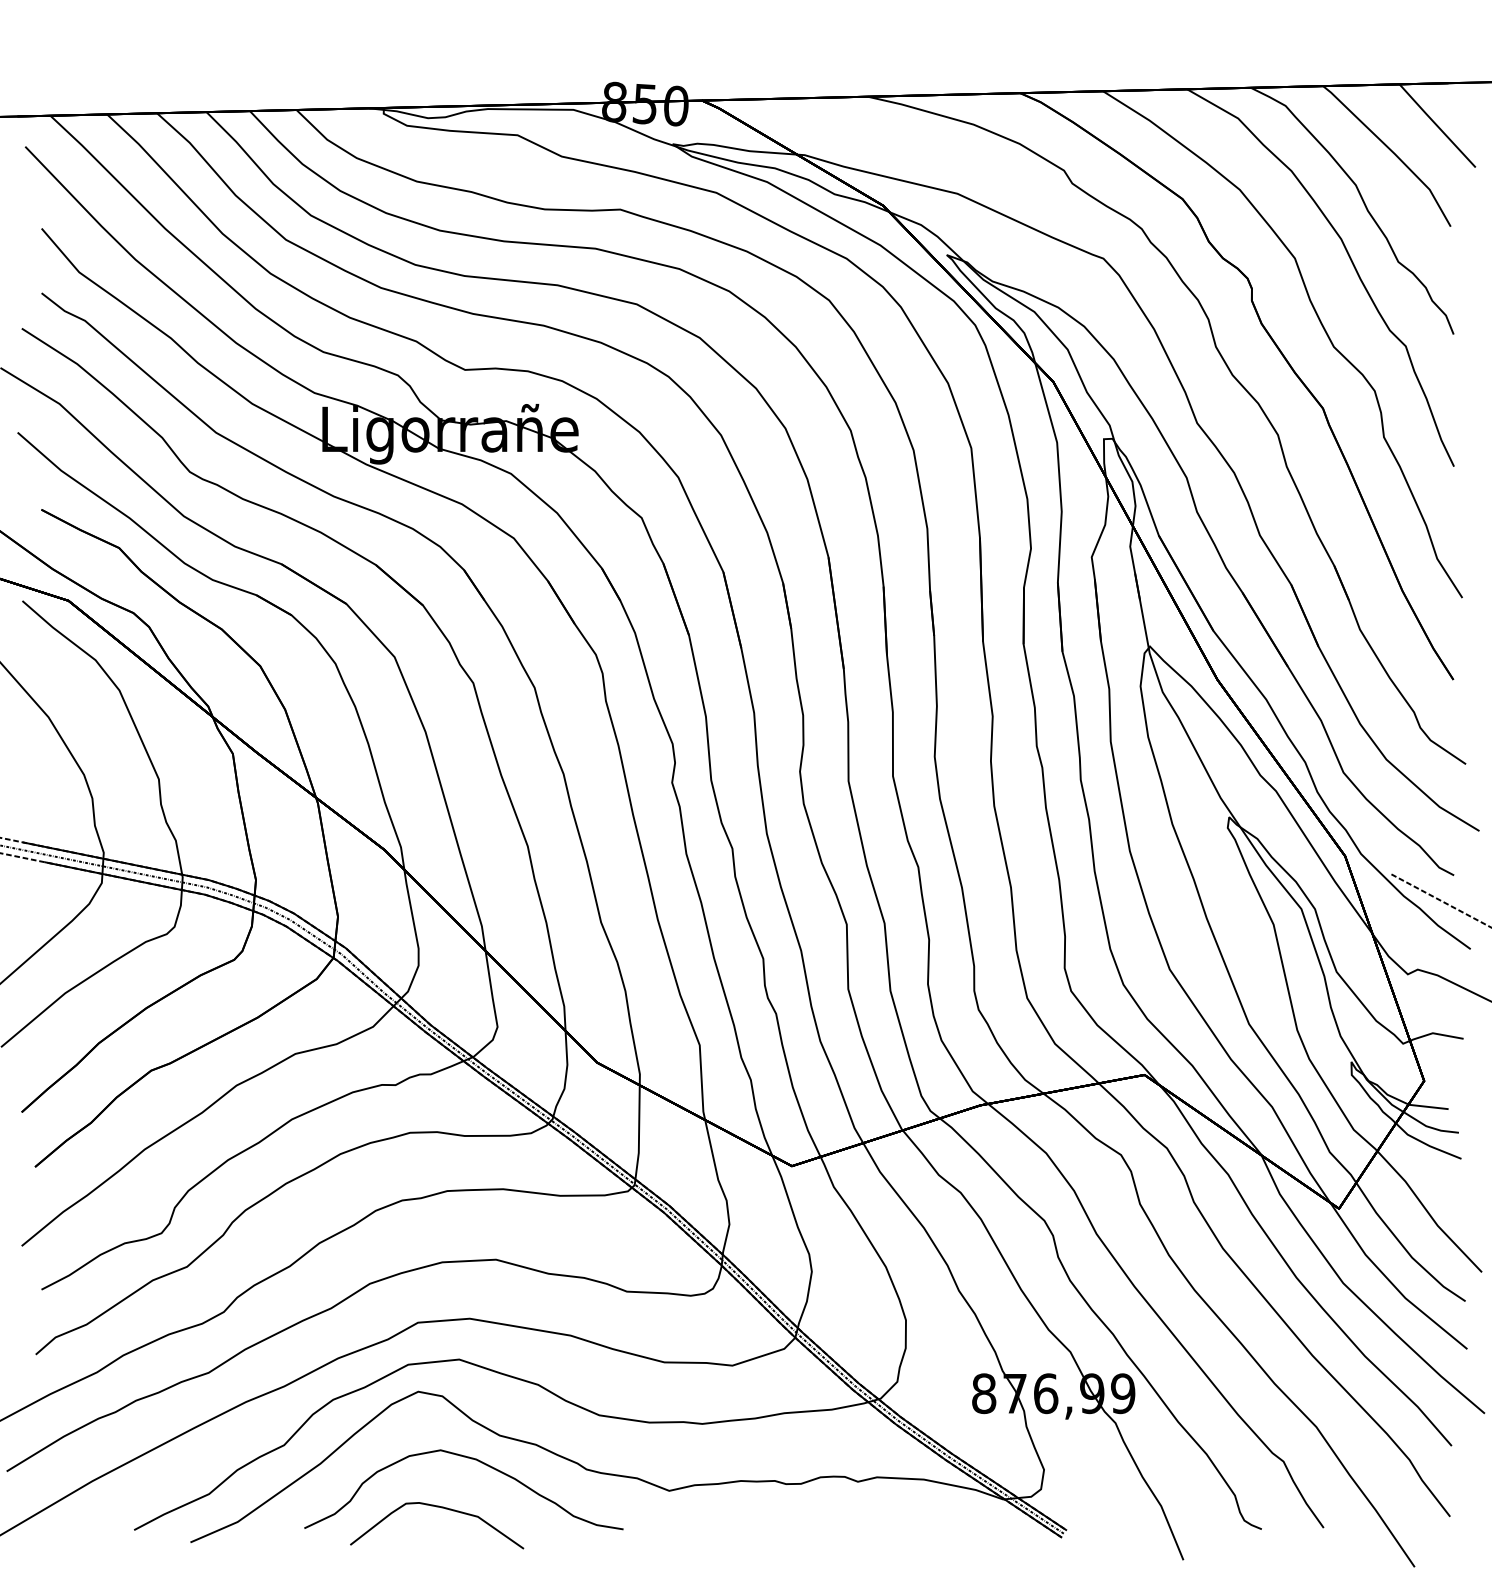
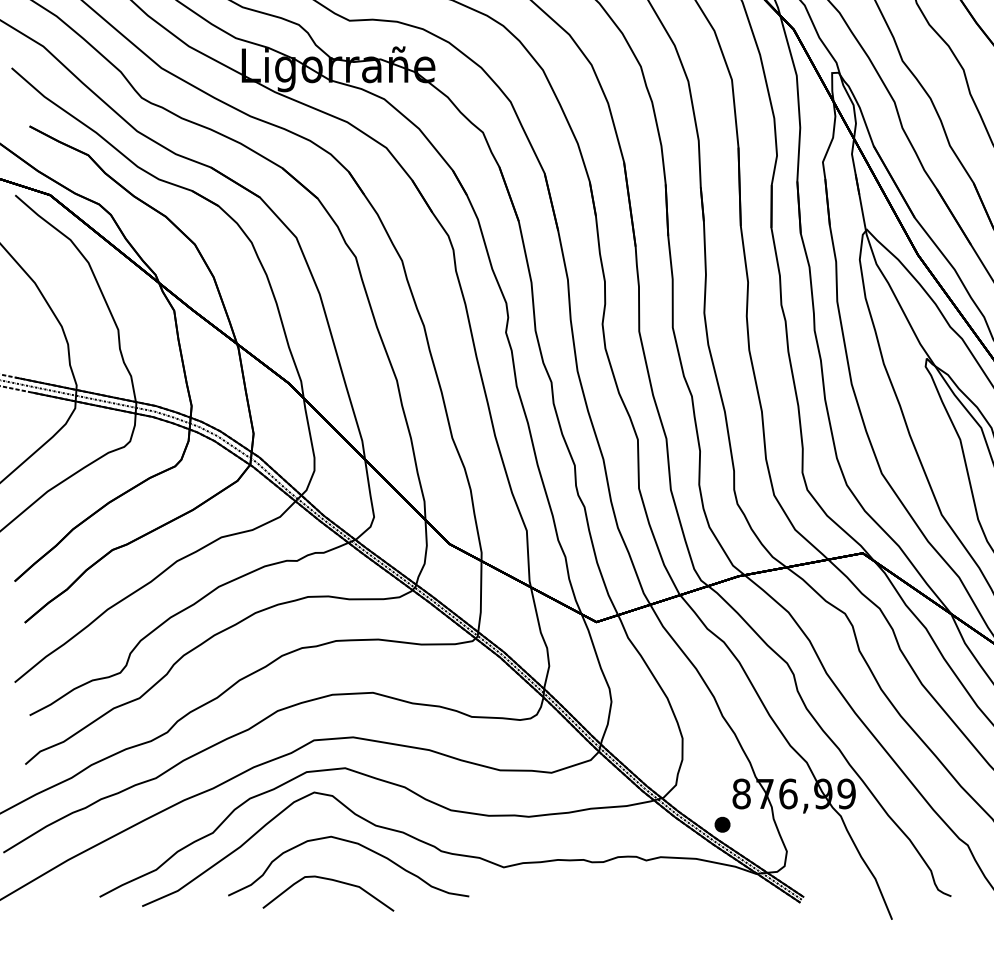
part: (958, 1434) -> (722, 824), added

